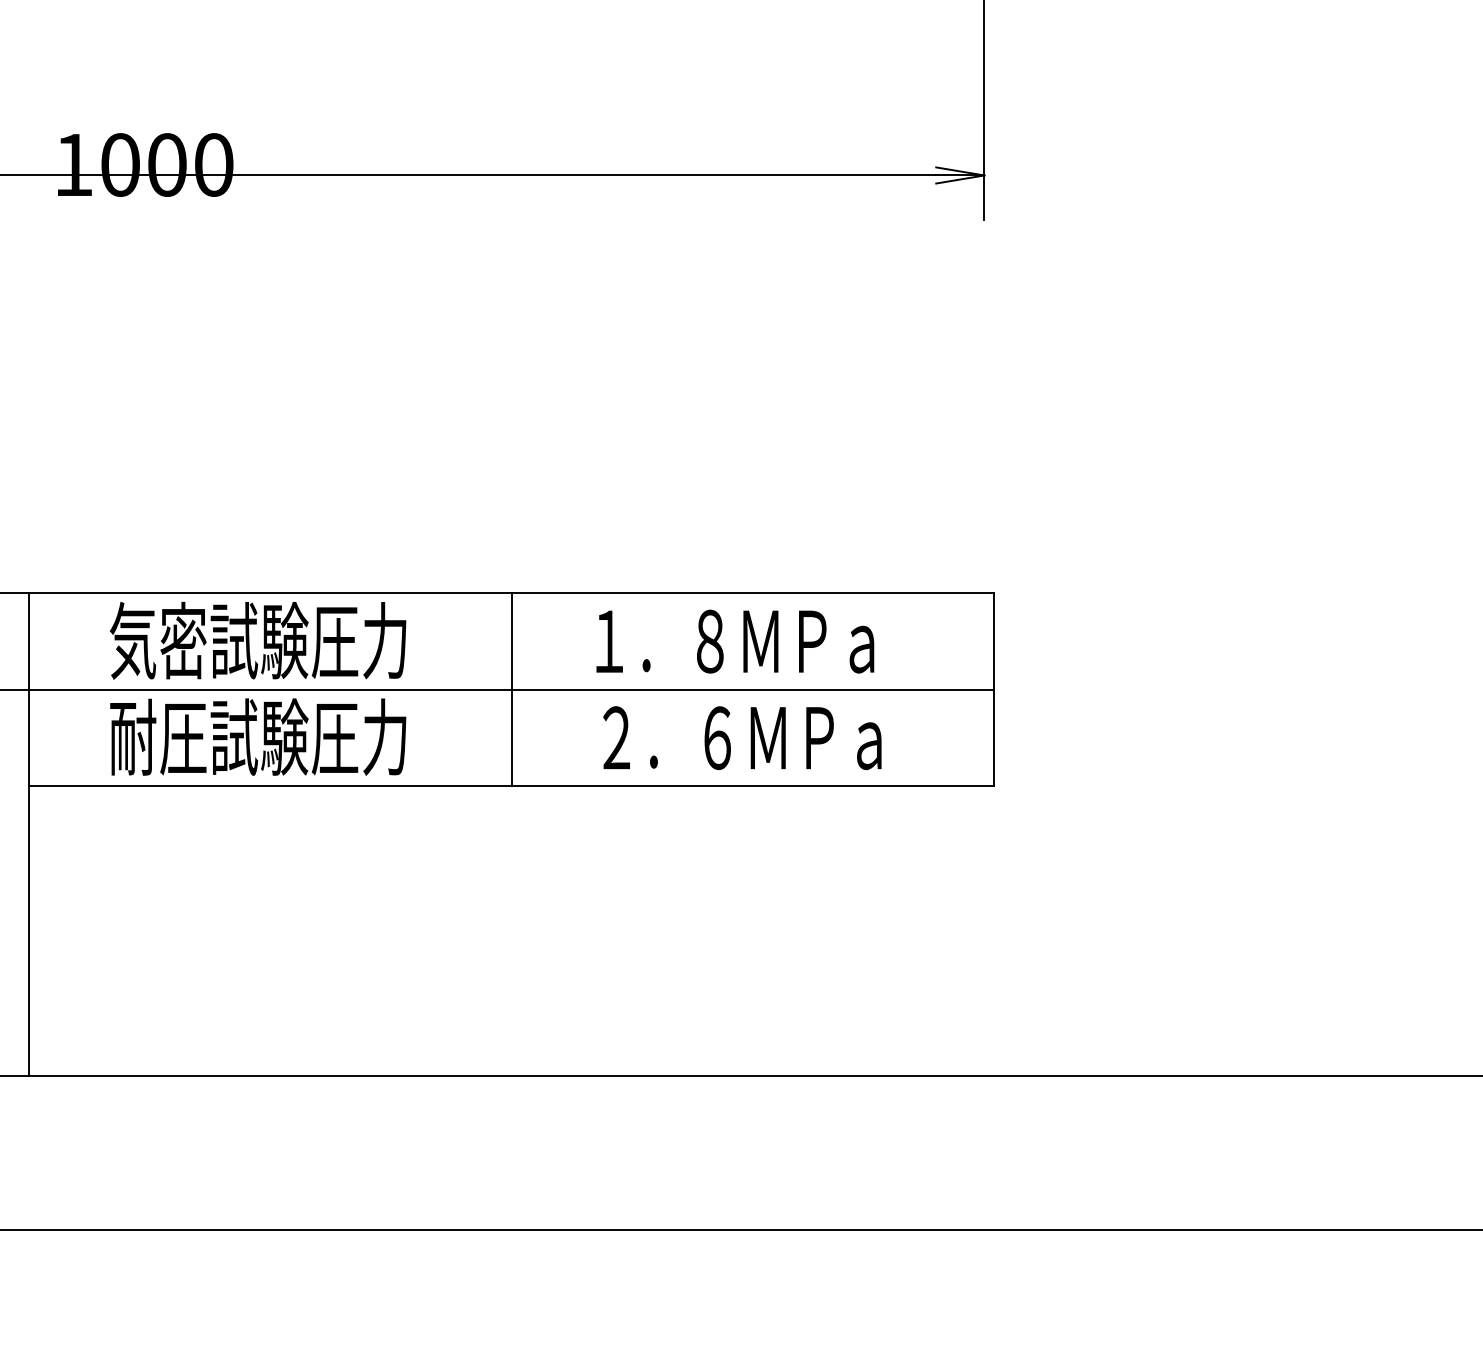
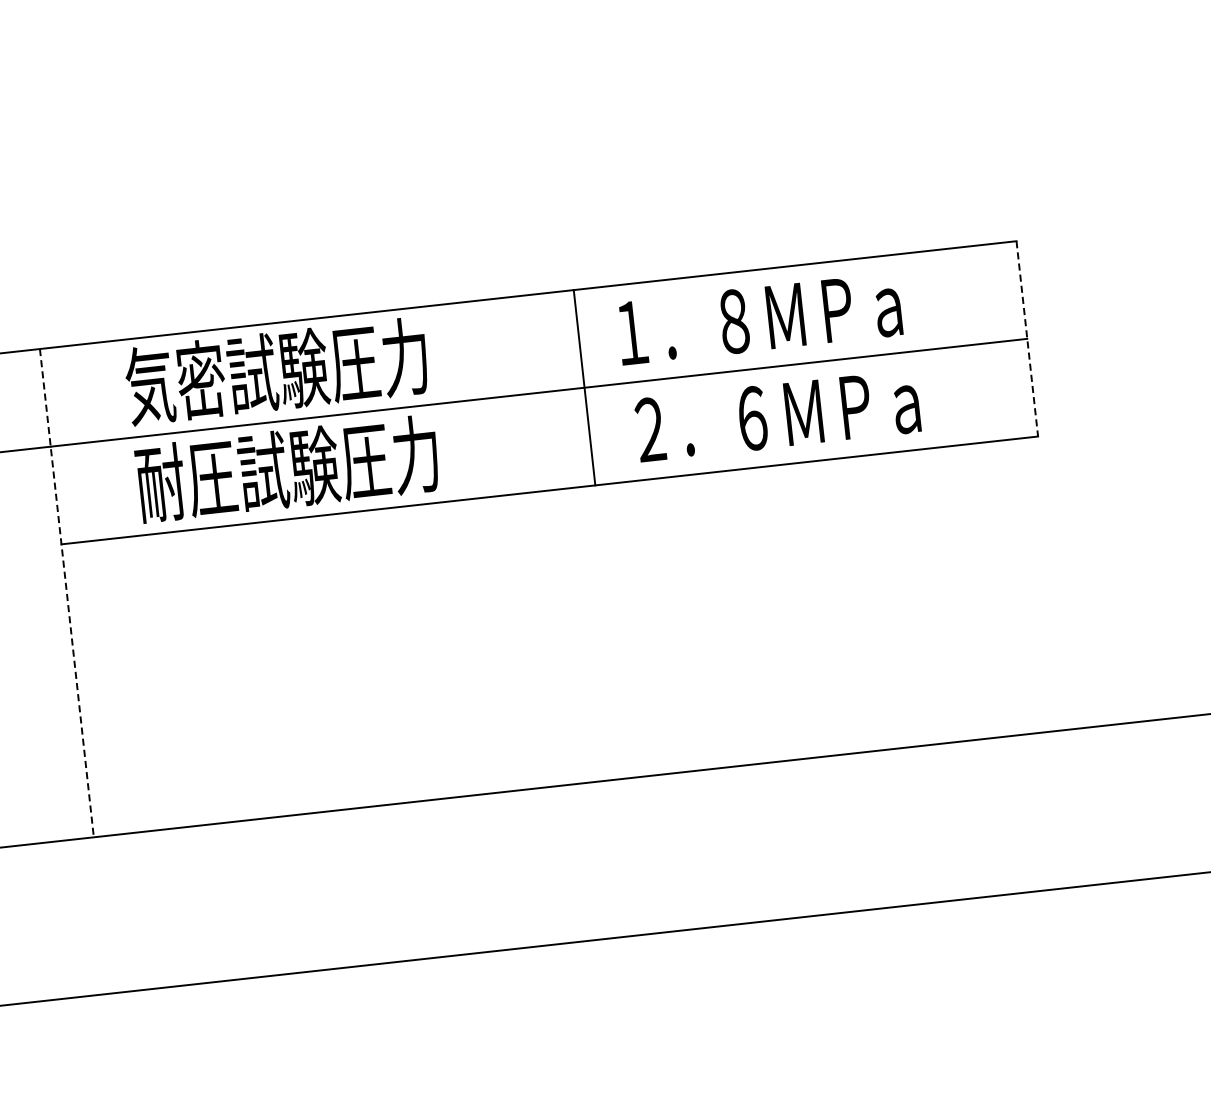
line: (511, 689) -> (584, 387), moved
line: (994, 690) -> (1027, 339), solid -> dashed
line: (29, 835) -> (67, 593), solid -> dashed

